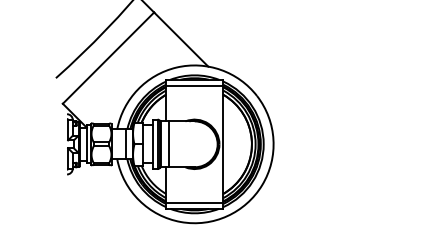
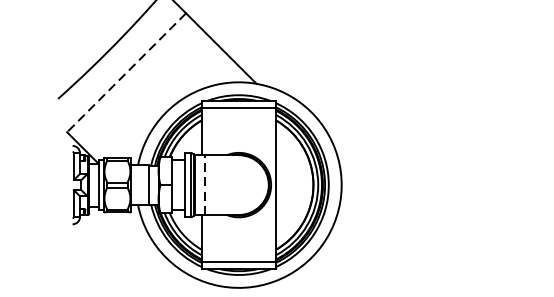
line: (108, 58) -> (126, 73), solid -> dashed
line: (168, 144) -> (204, 185), solid -> dashed

